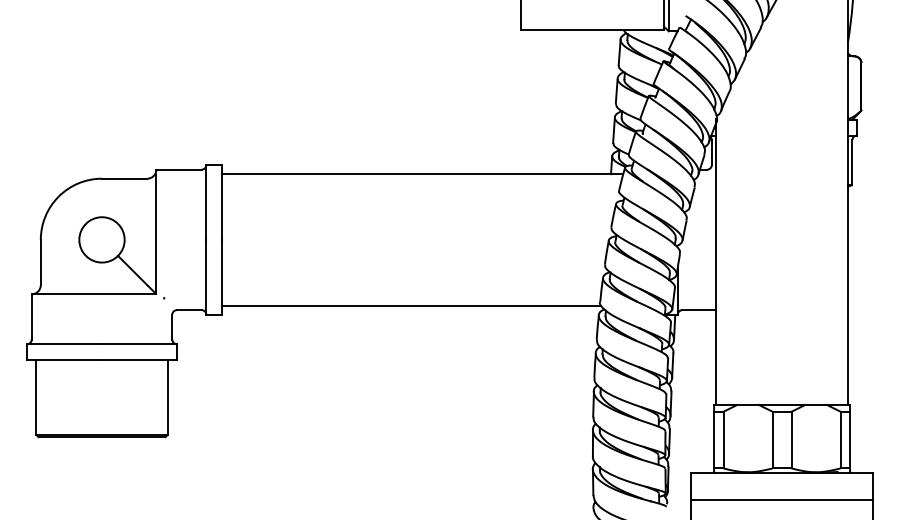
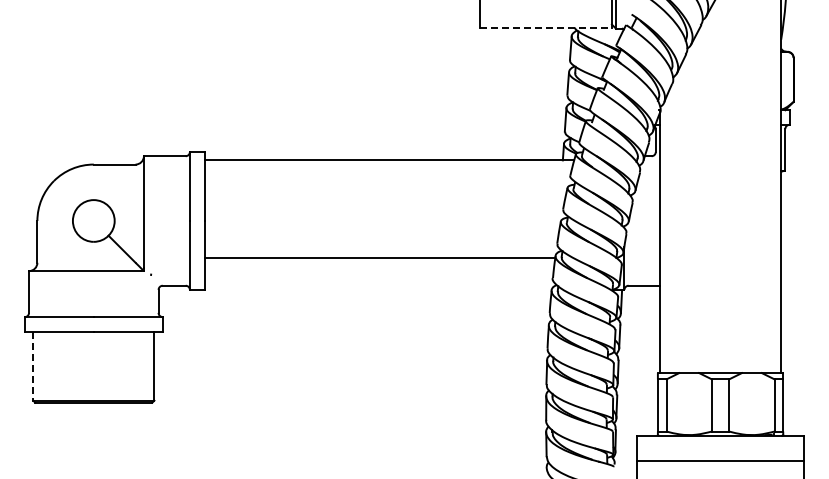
line: (593, 29) -> (546, 27), solid -> dashed
line: (412, 305) -> (379, 257), moved
line: (36, 397) -> (33, 366), solid -> dashed

